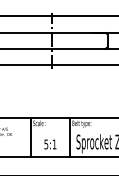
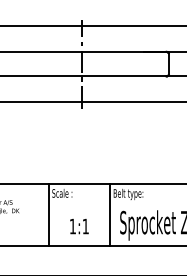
text: (46, 144) -> (73, 226), 5:1 -> 1:1

